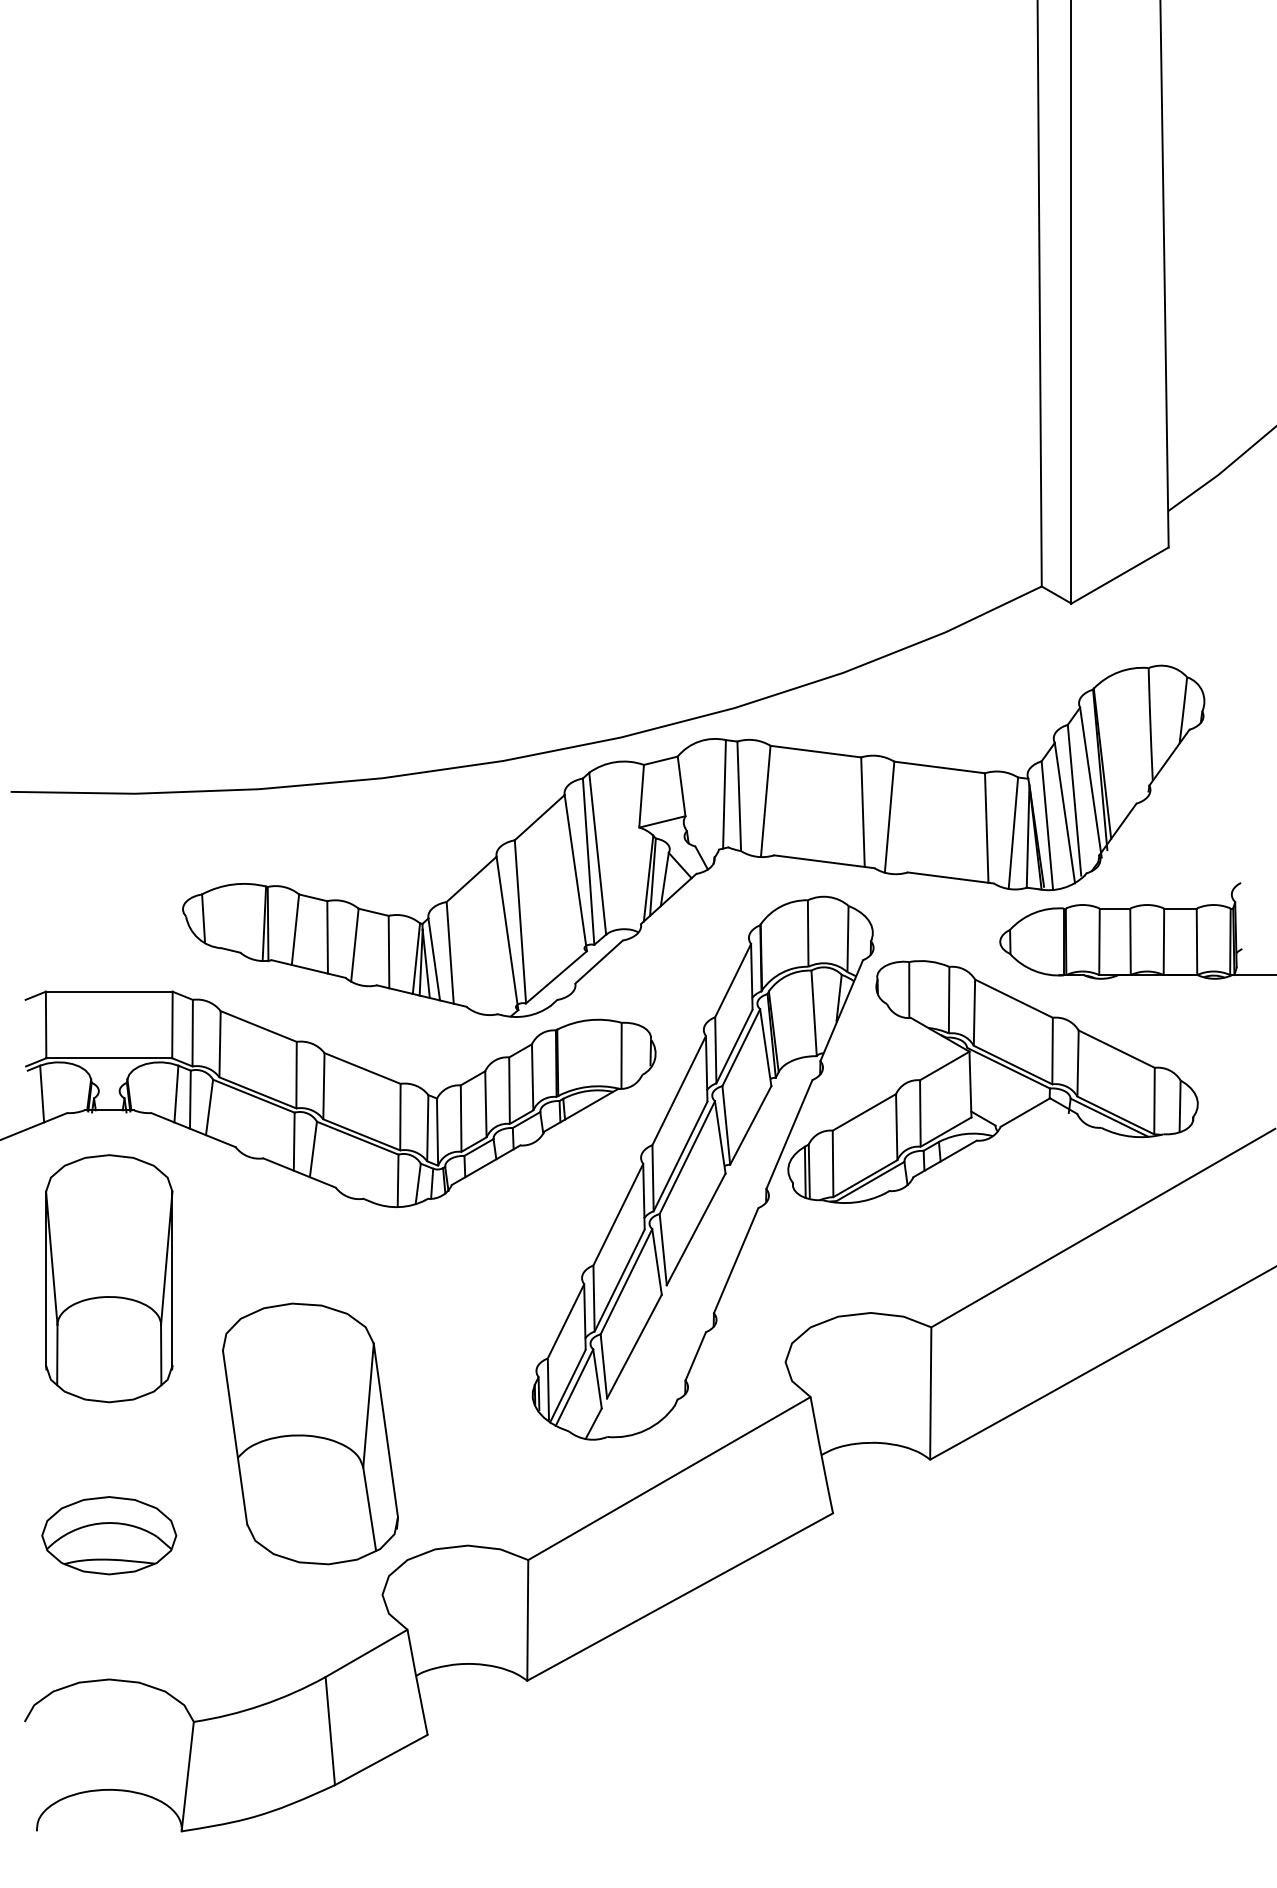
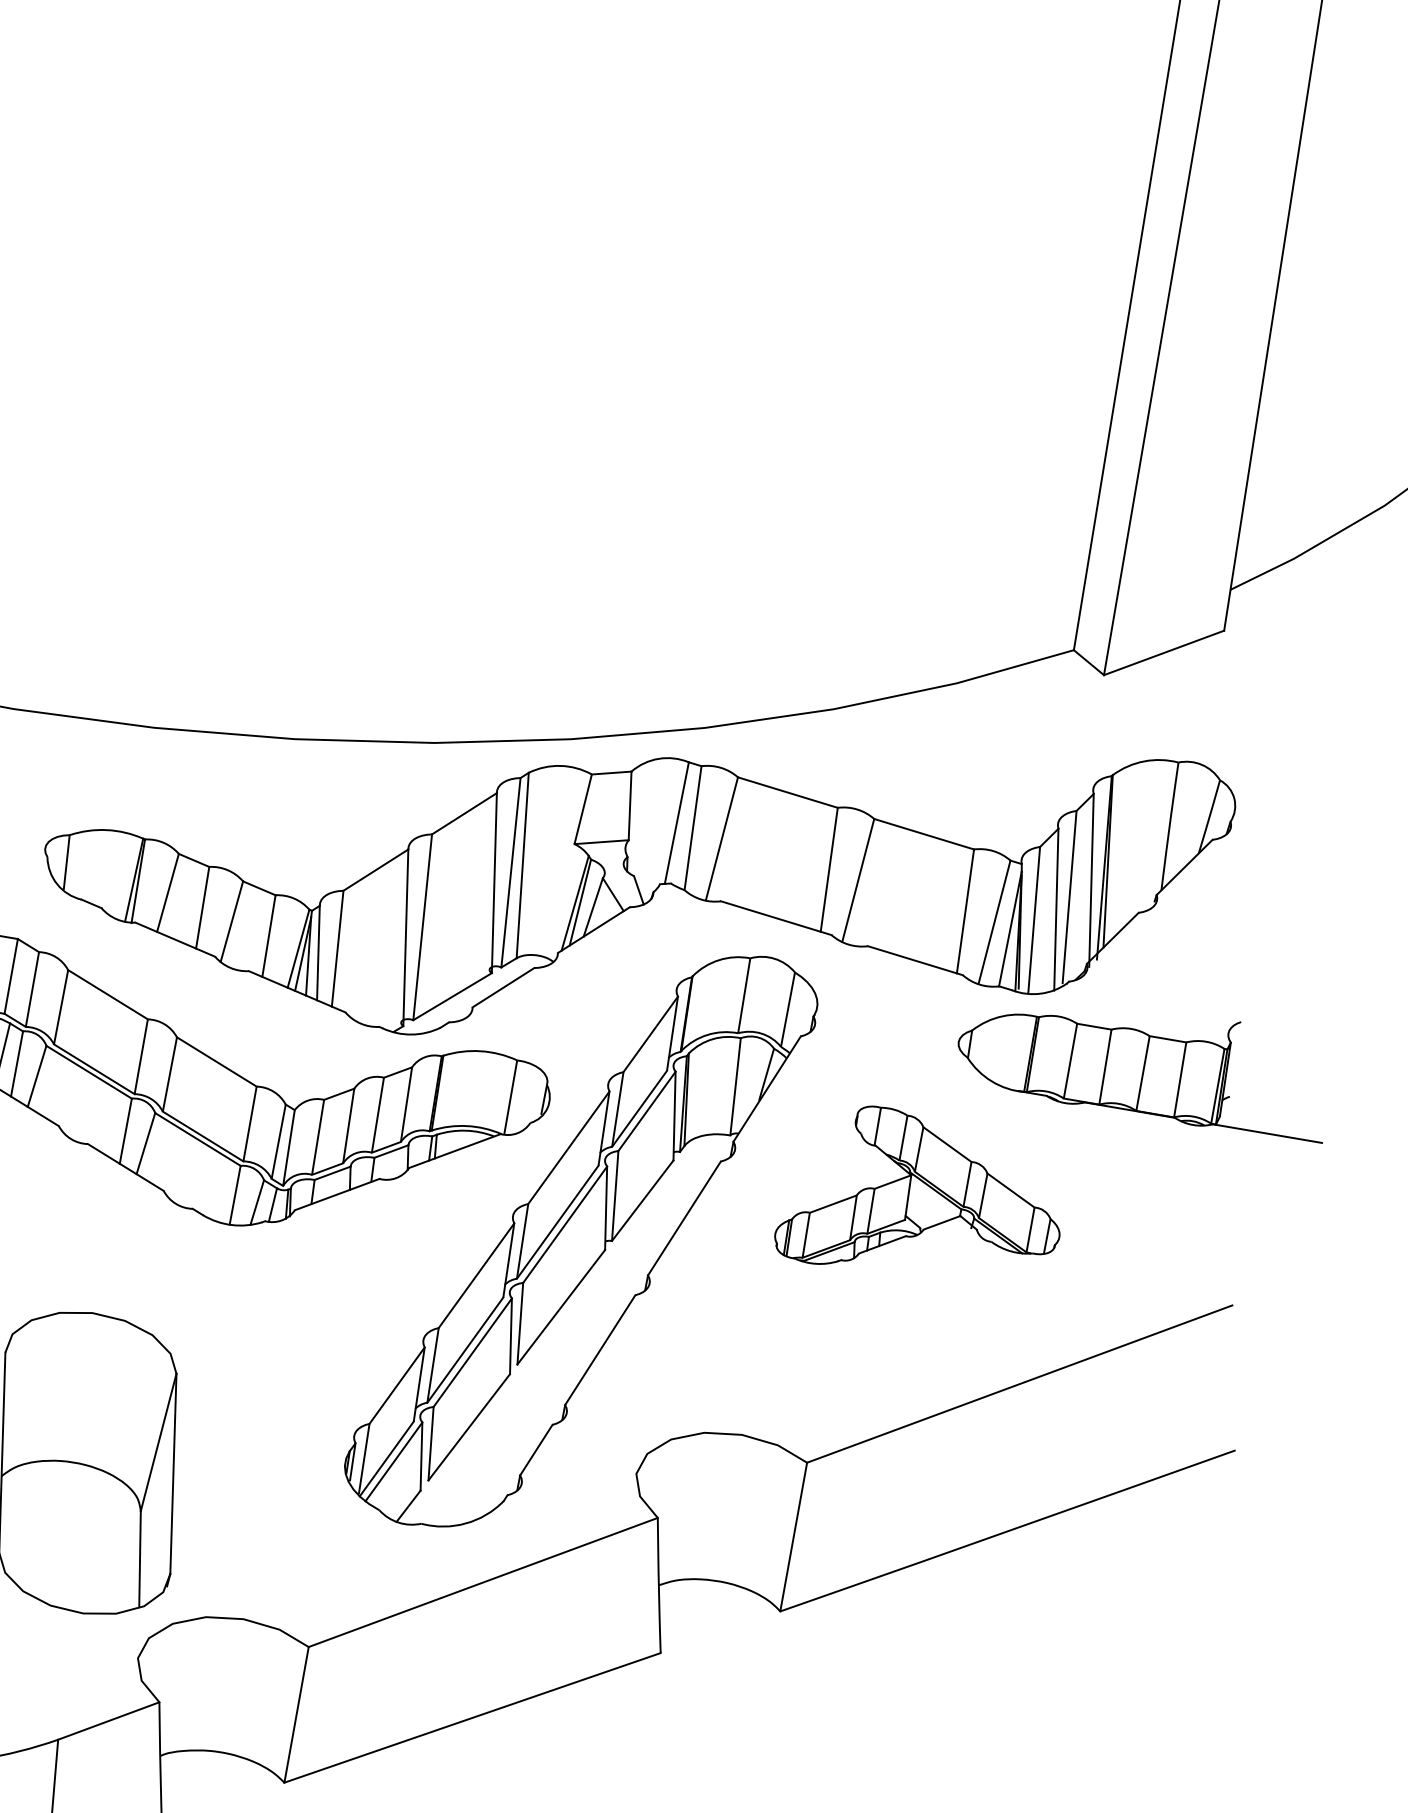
part: (992, 1081) -> (923, 1197), size x0.6

